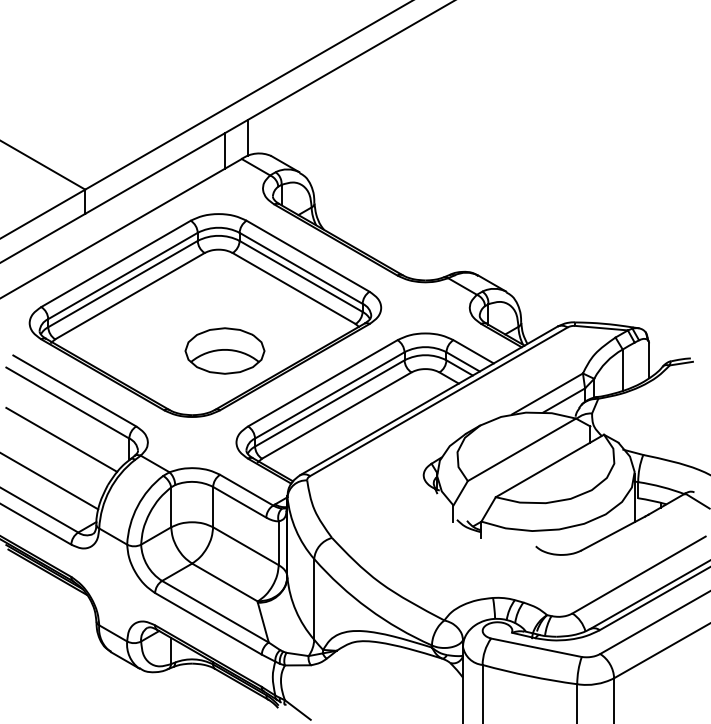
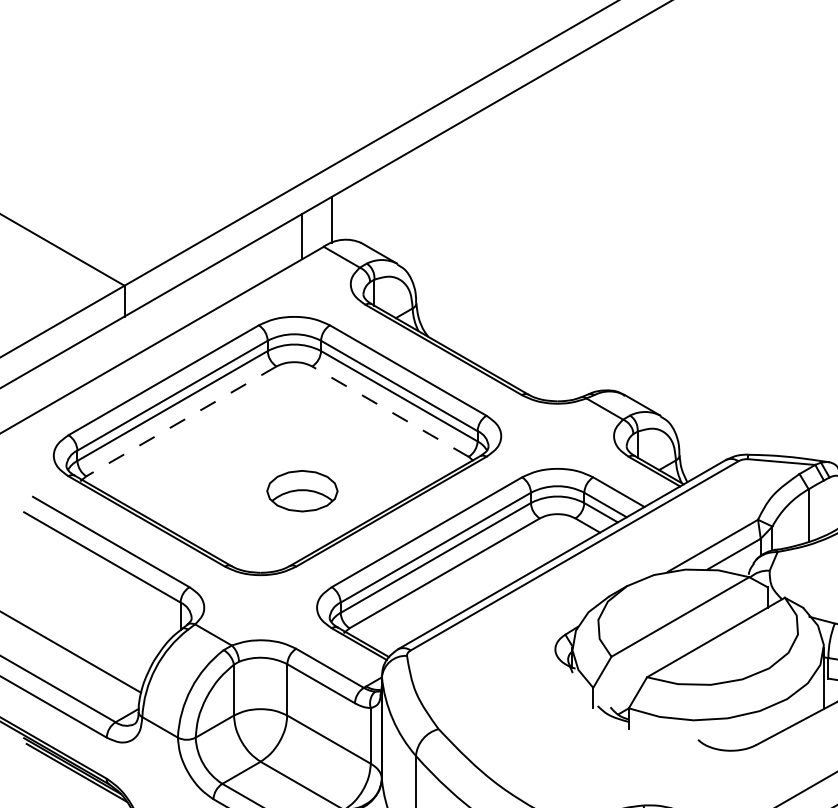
line: (294, 288) -> (390, 411), solid -> dashed
line: (129, 296) -> (180, 421), solid -> dashed
part: (224, 350) -> (301, 490), size x0.7
line: (61, 439) -> (94, 603), removed

